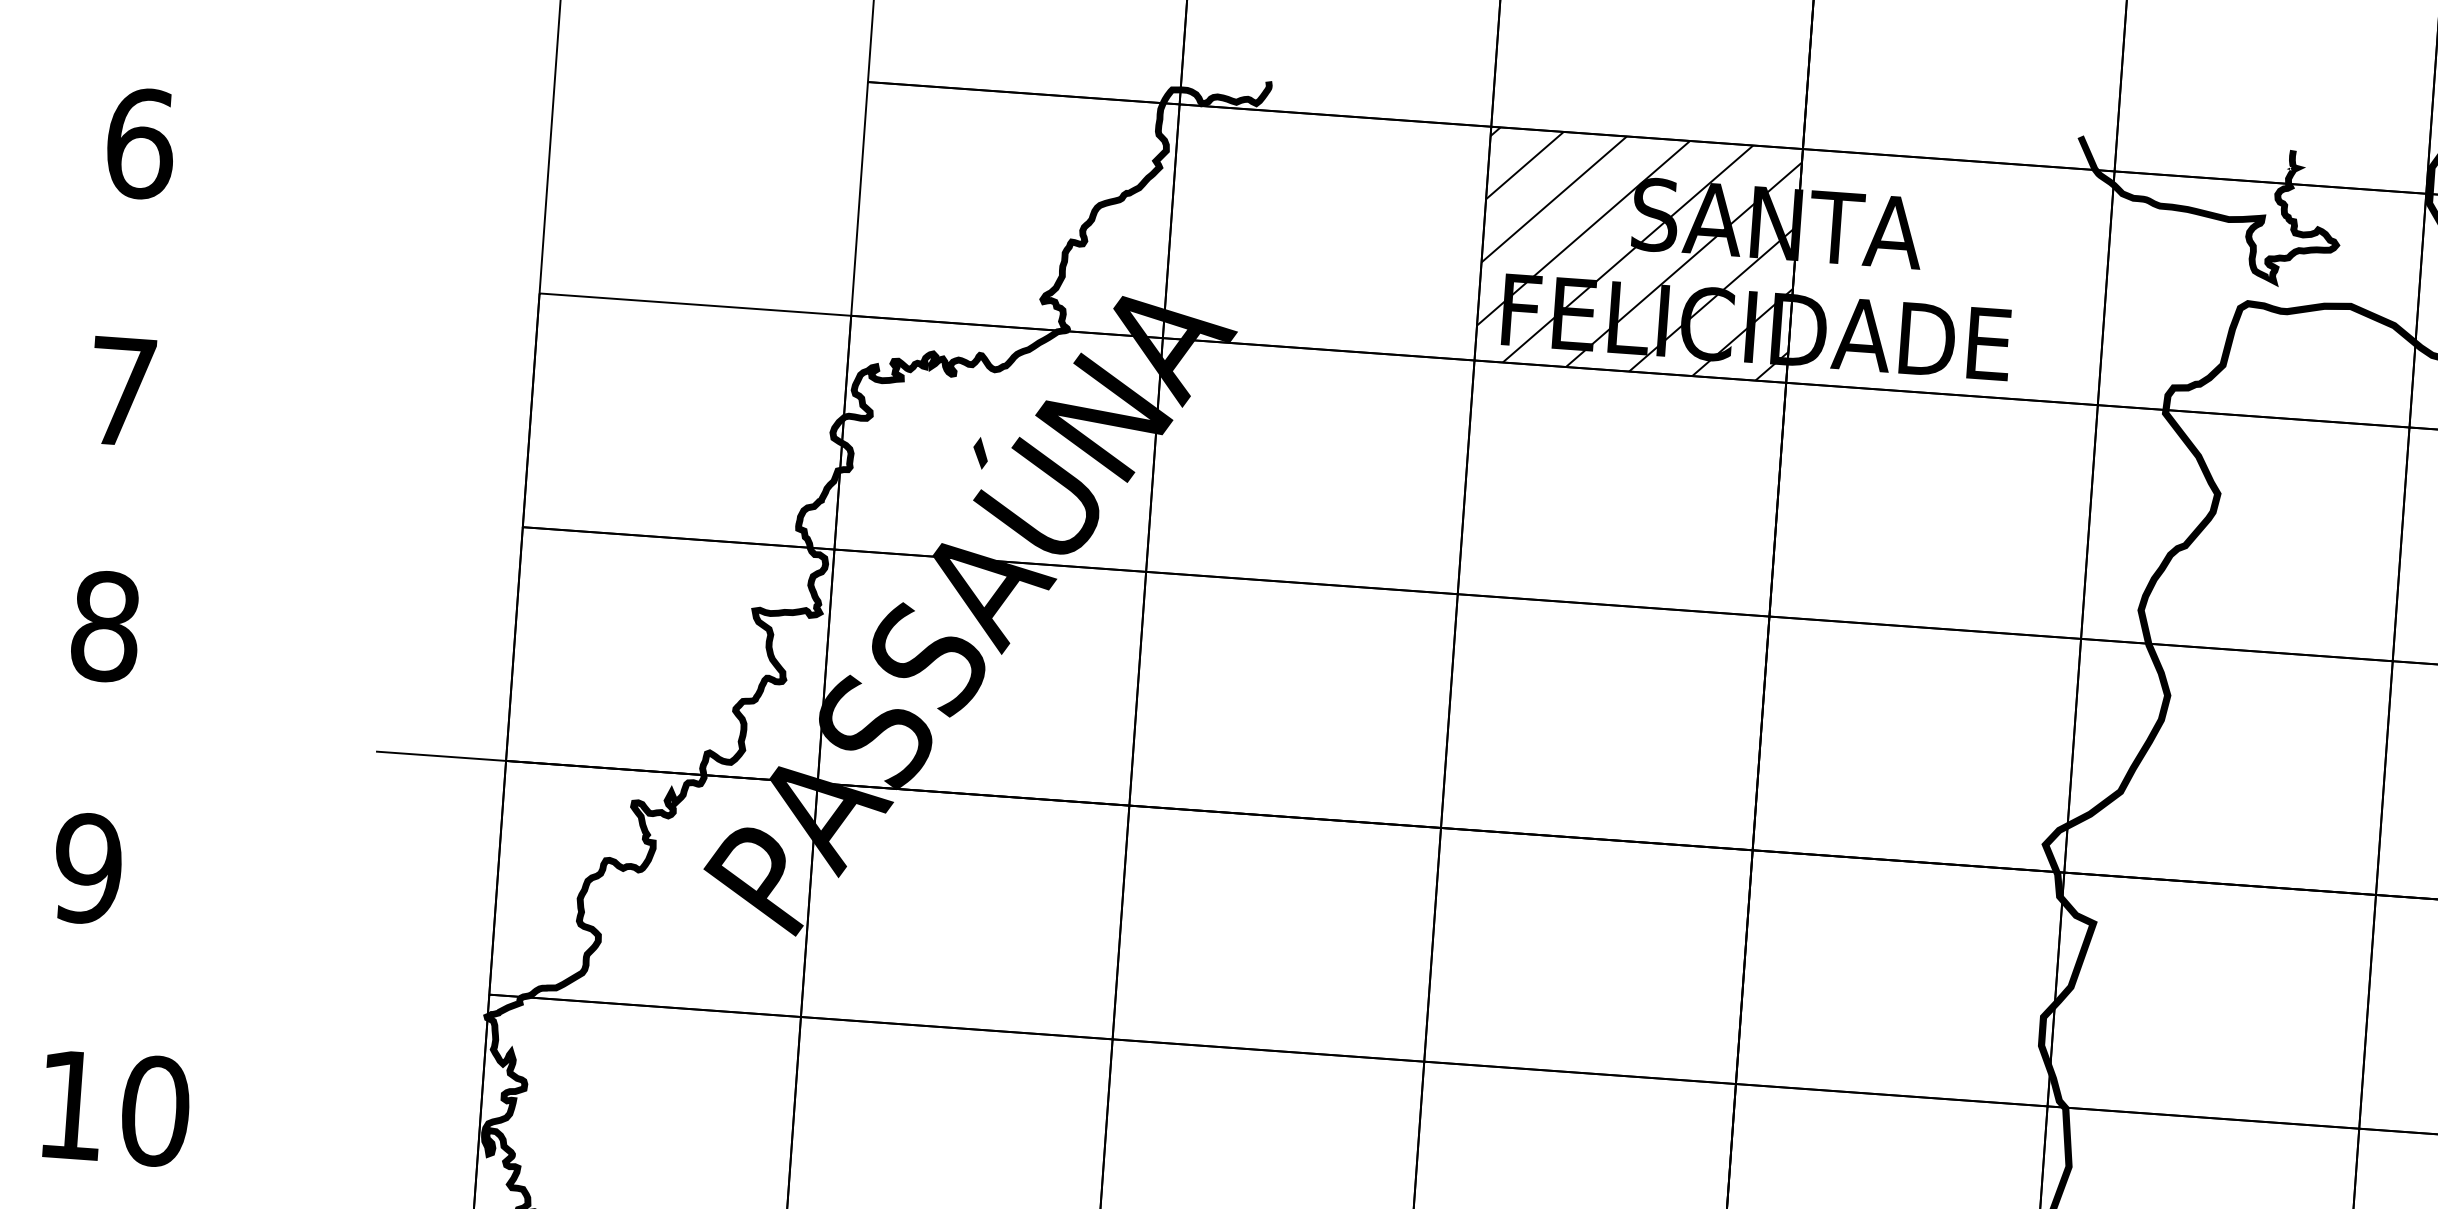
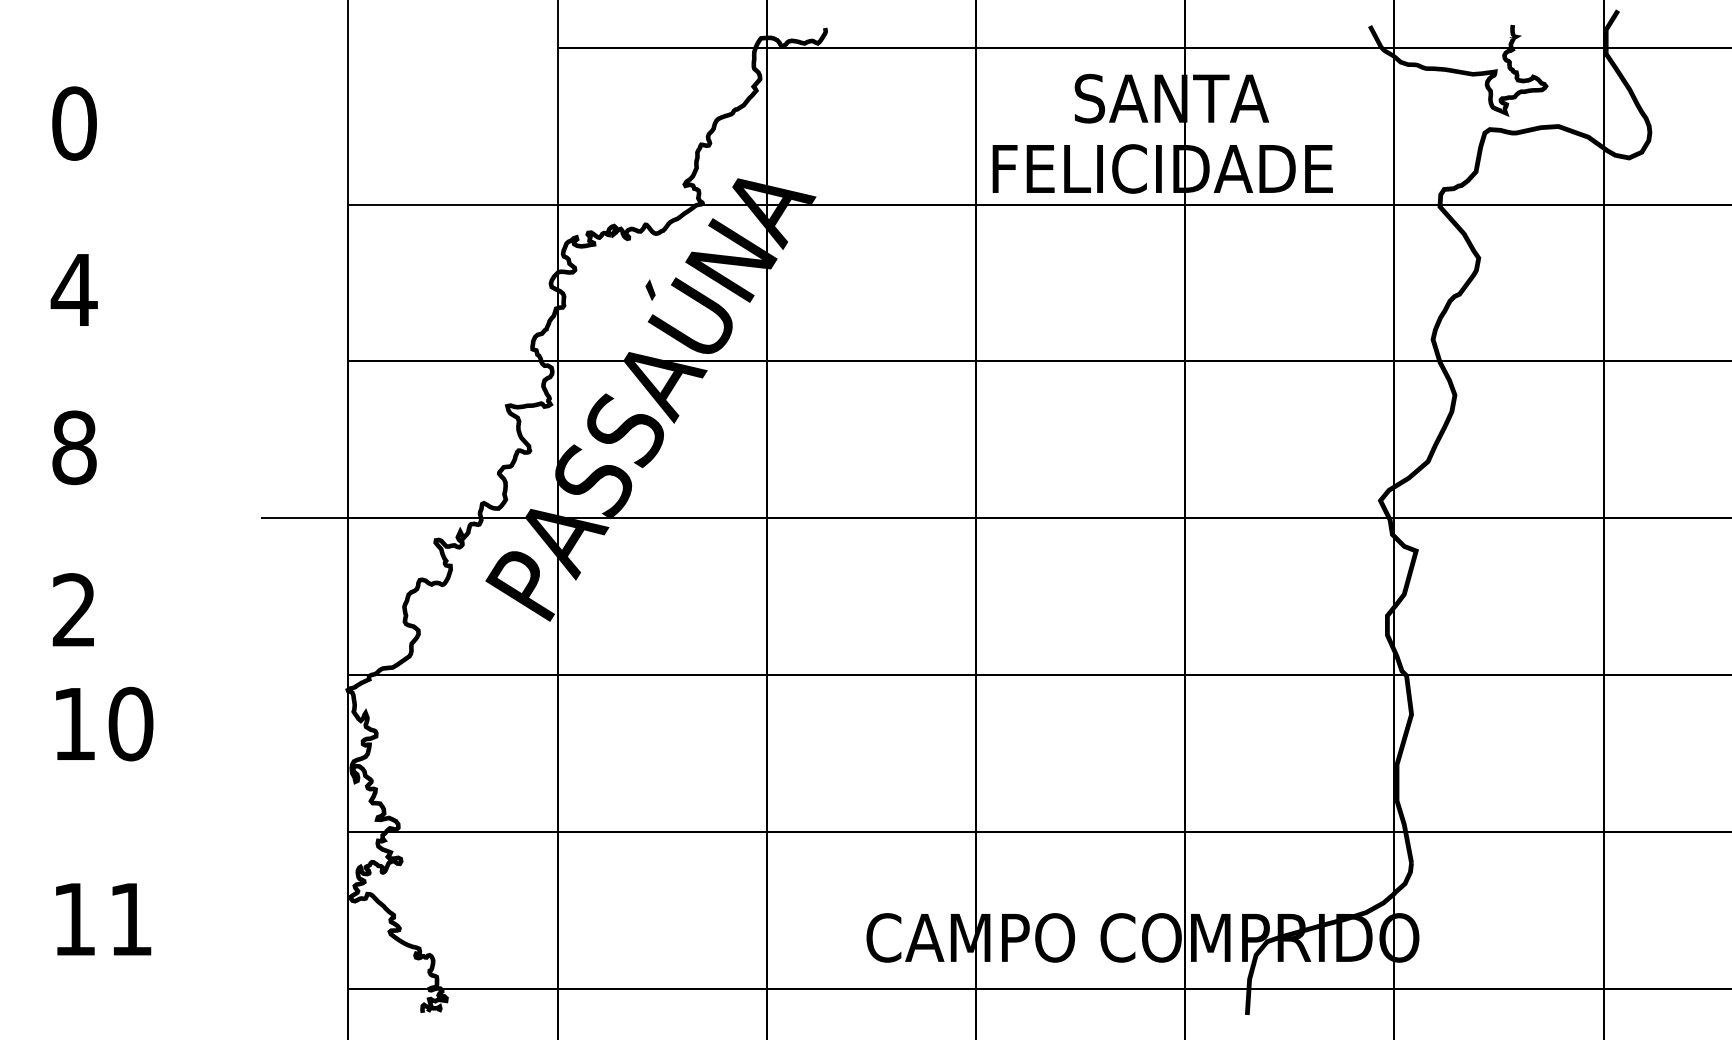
text: (140, 143) -> (74, 123), 6 -> 0
hatch: (1638, 253) -> (1080, 125), removed
text: (121, 390) -> (73, 289), 7 -> 4
text: (88, 868) -> (74, 610), 9 -> 2
text: (116, 1107) -> (104, 723), moved

